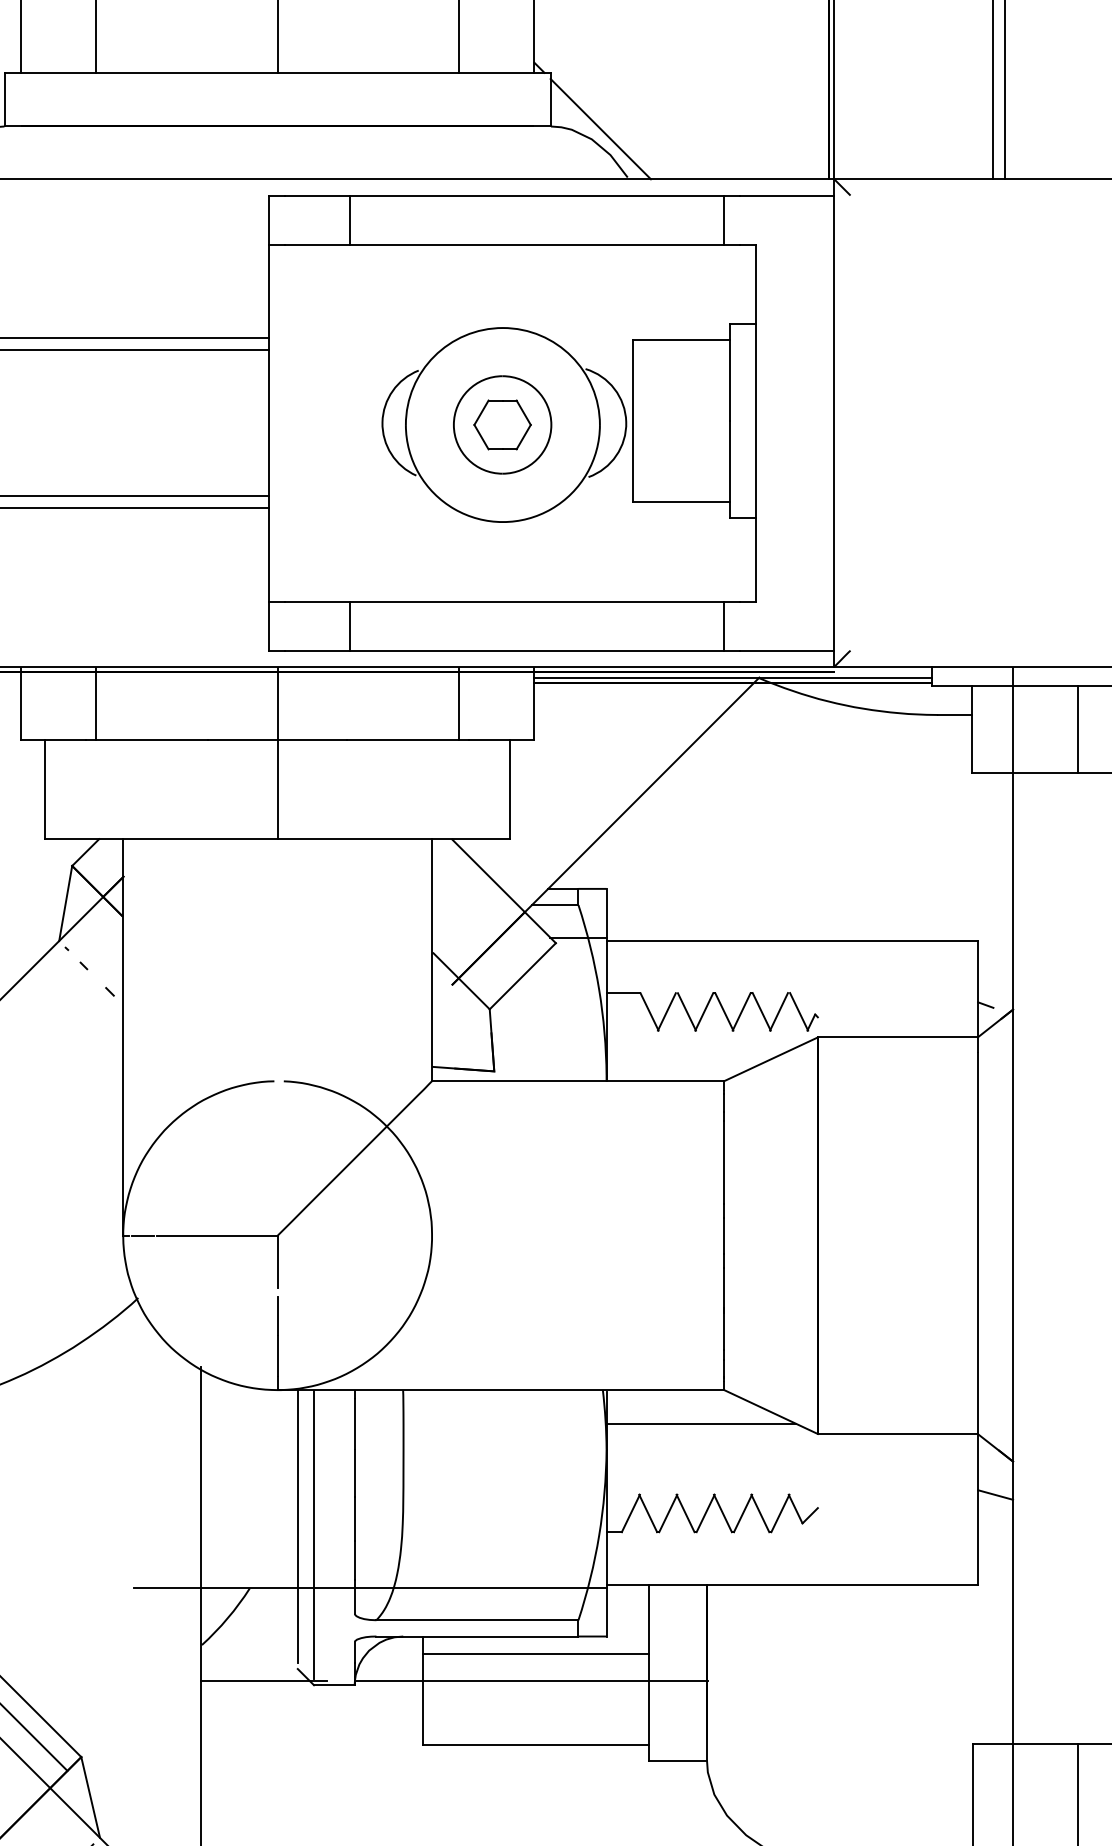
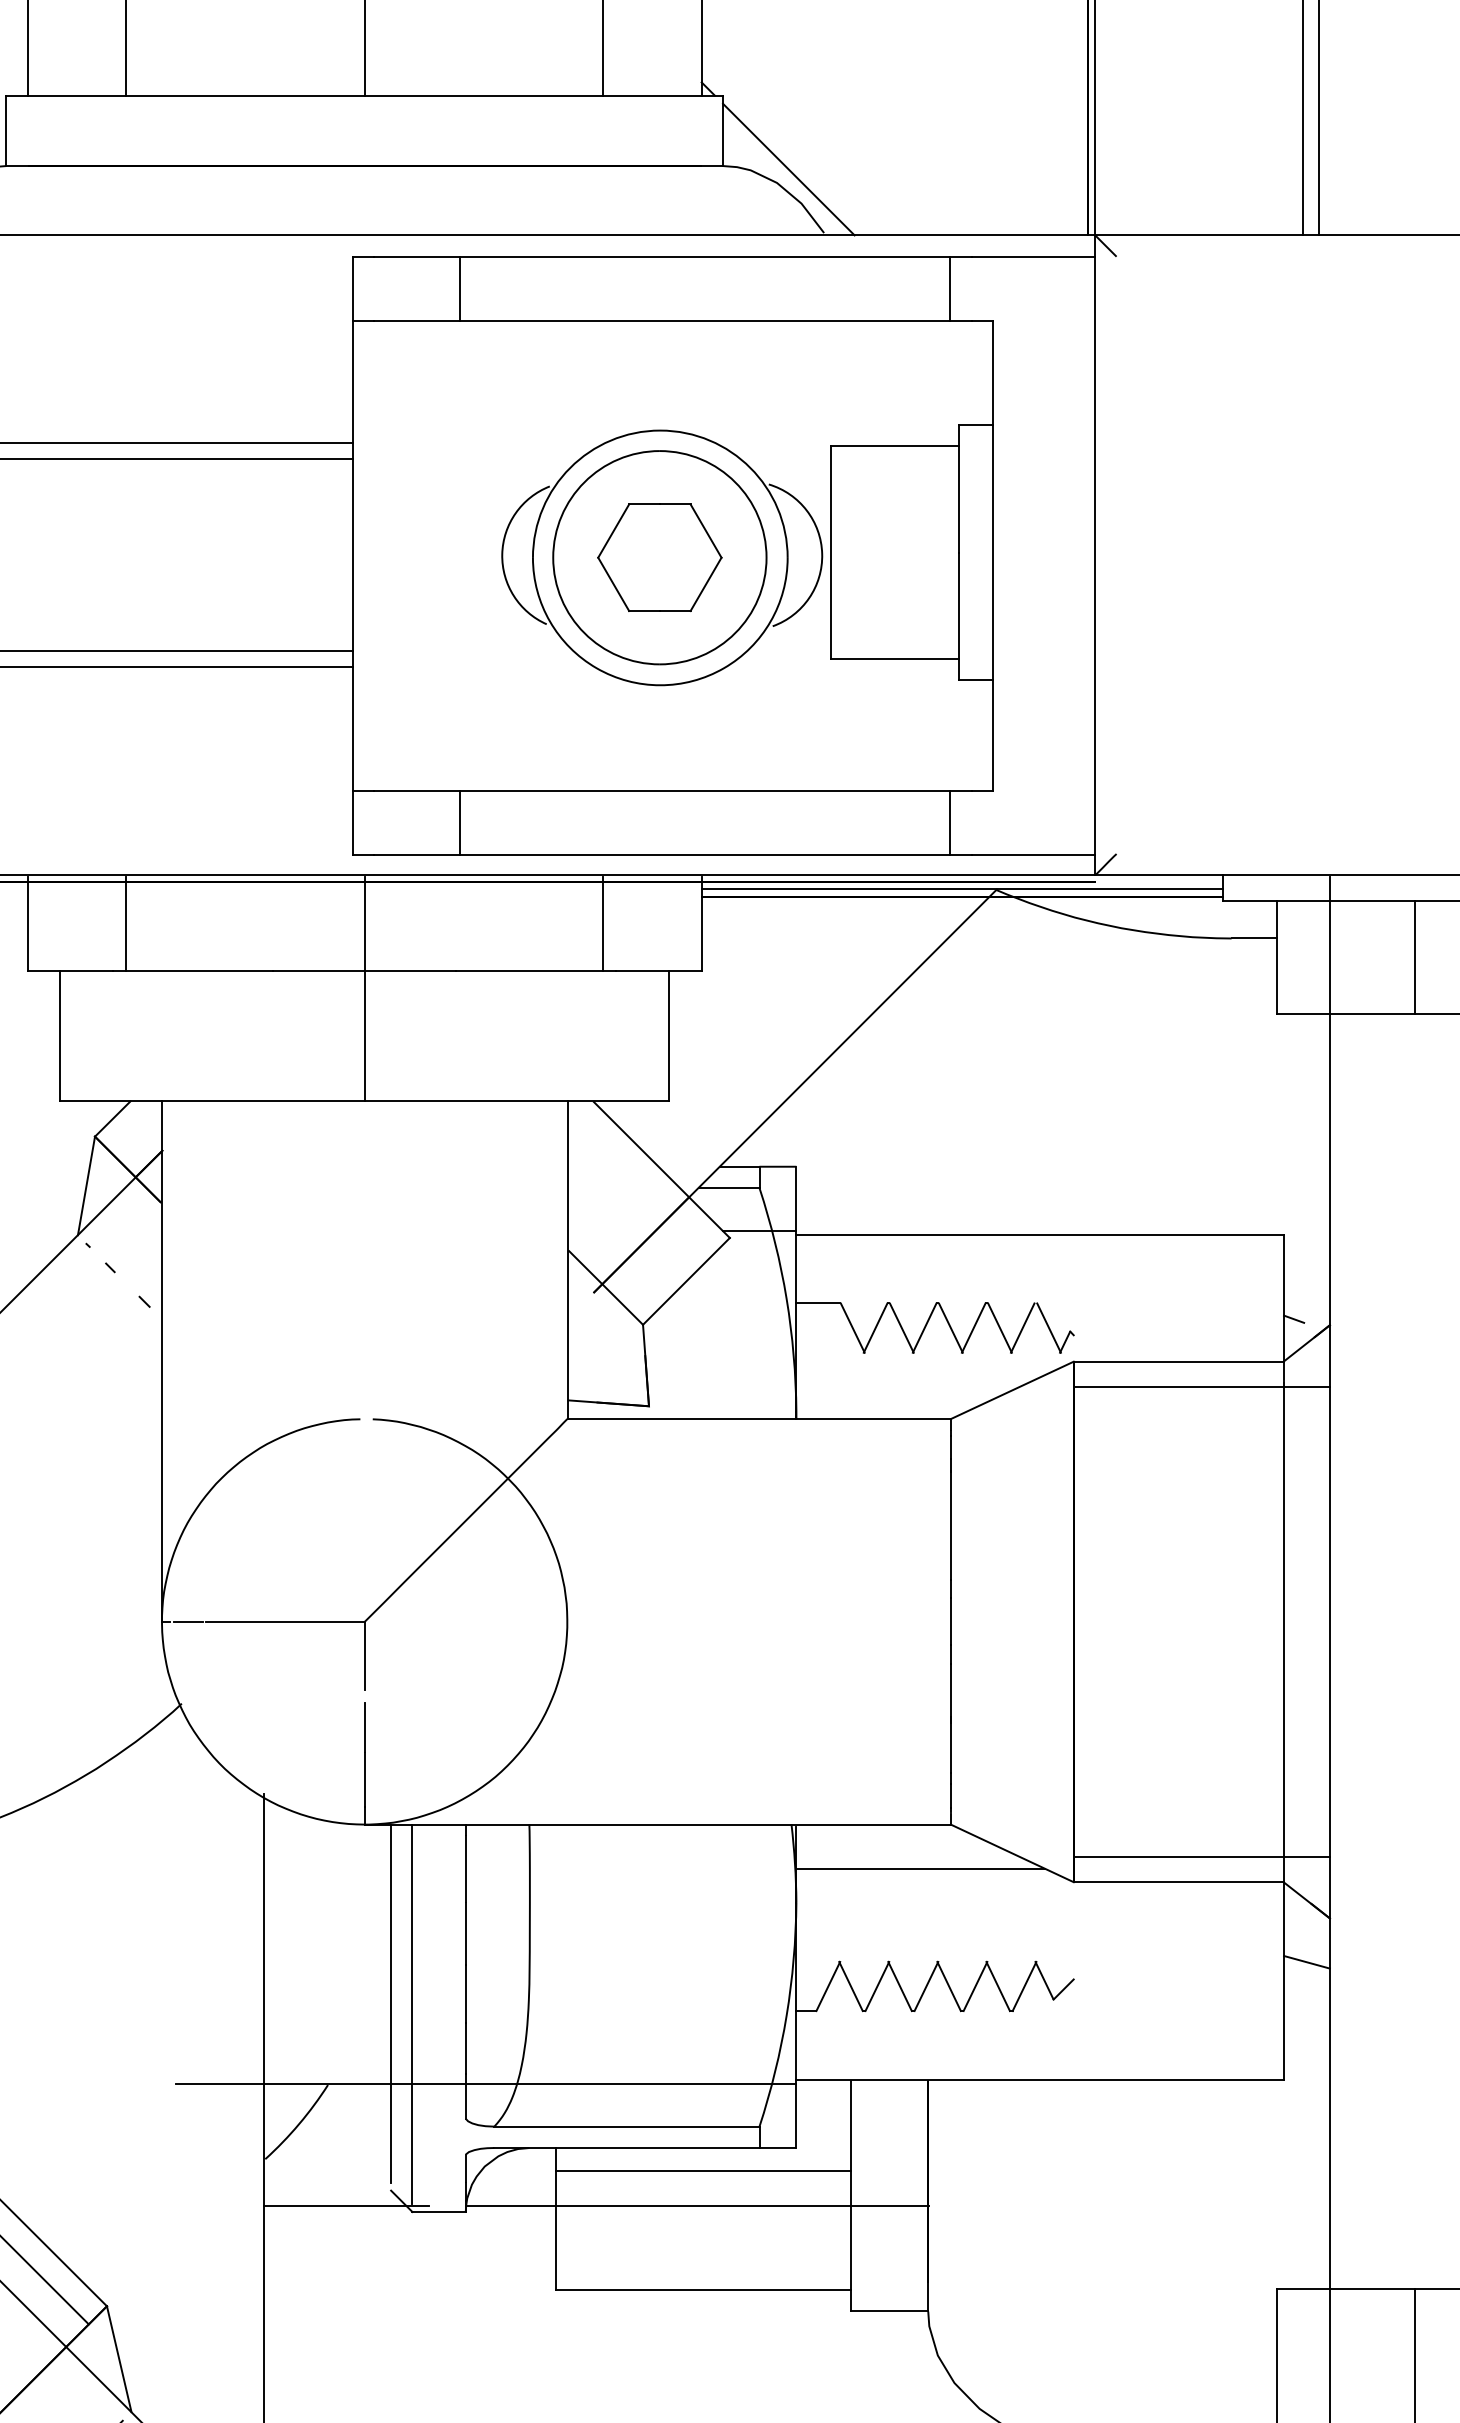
part: (502, 424) -> (659, 557), size x1.67
line: (915, 1057) -> (1201, 1387), added
line: (915, 1414) -> (1201, 1856), added

